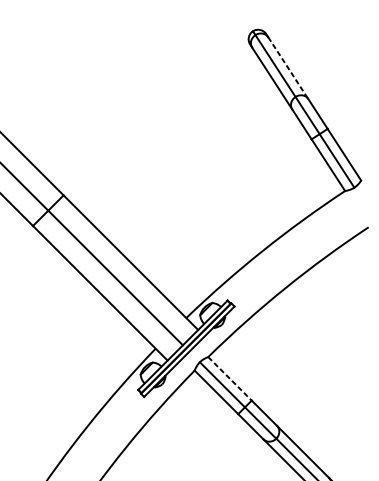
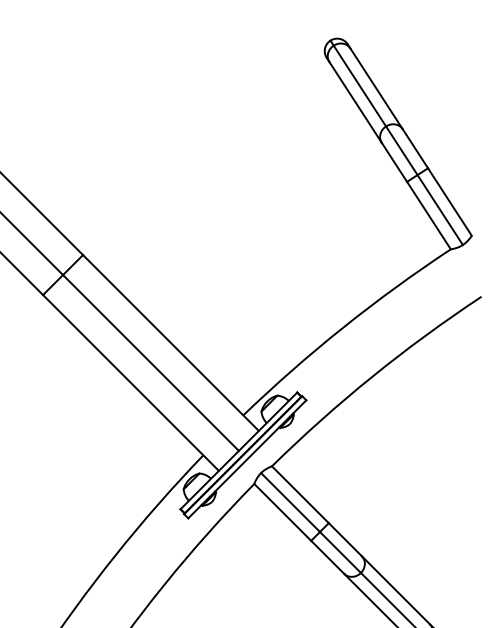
line: (288, 68) -> (376, 89), dashed -> solid
line: (230, 379) -> (300, 495), dashed -> solid

